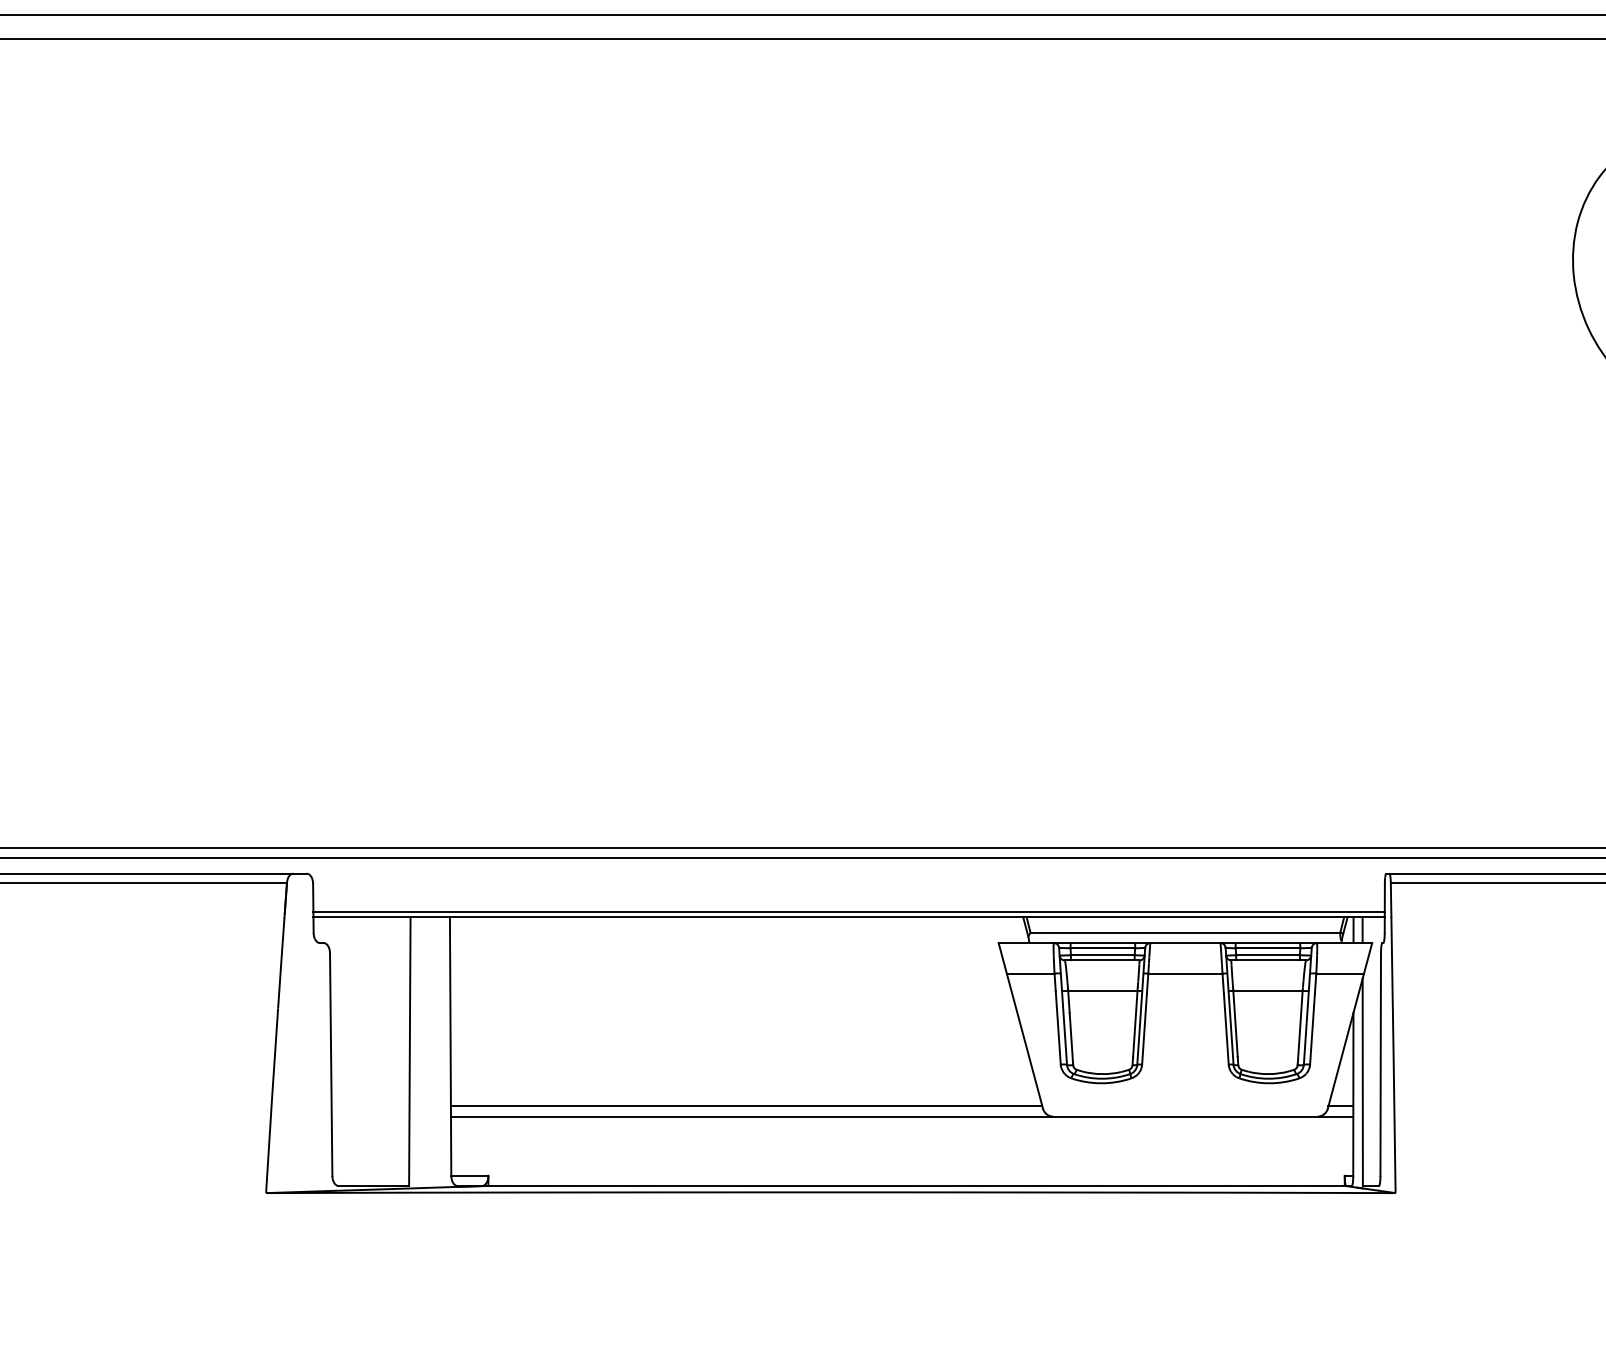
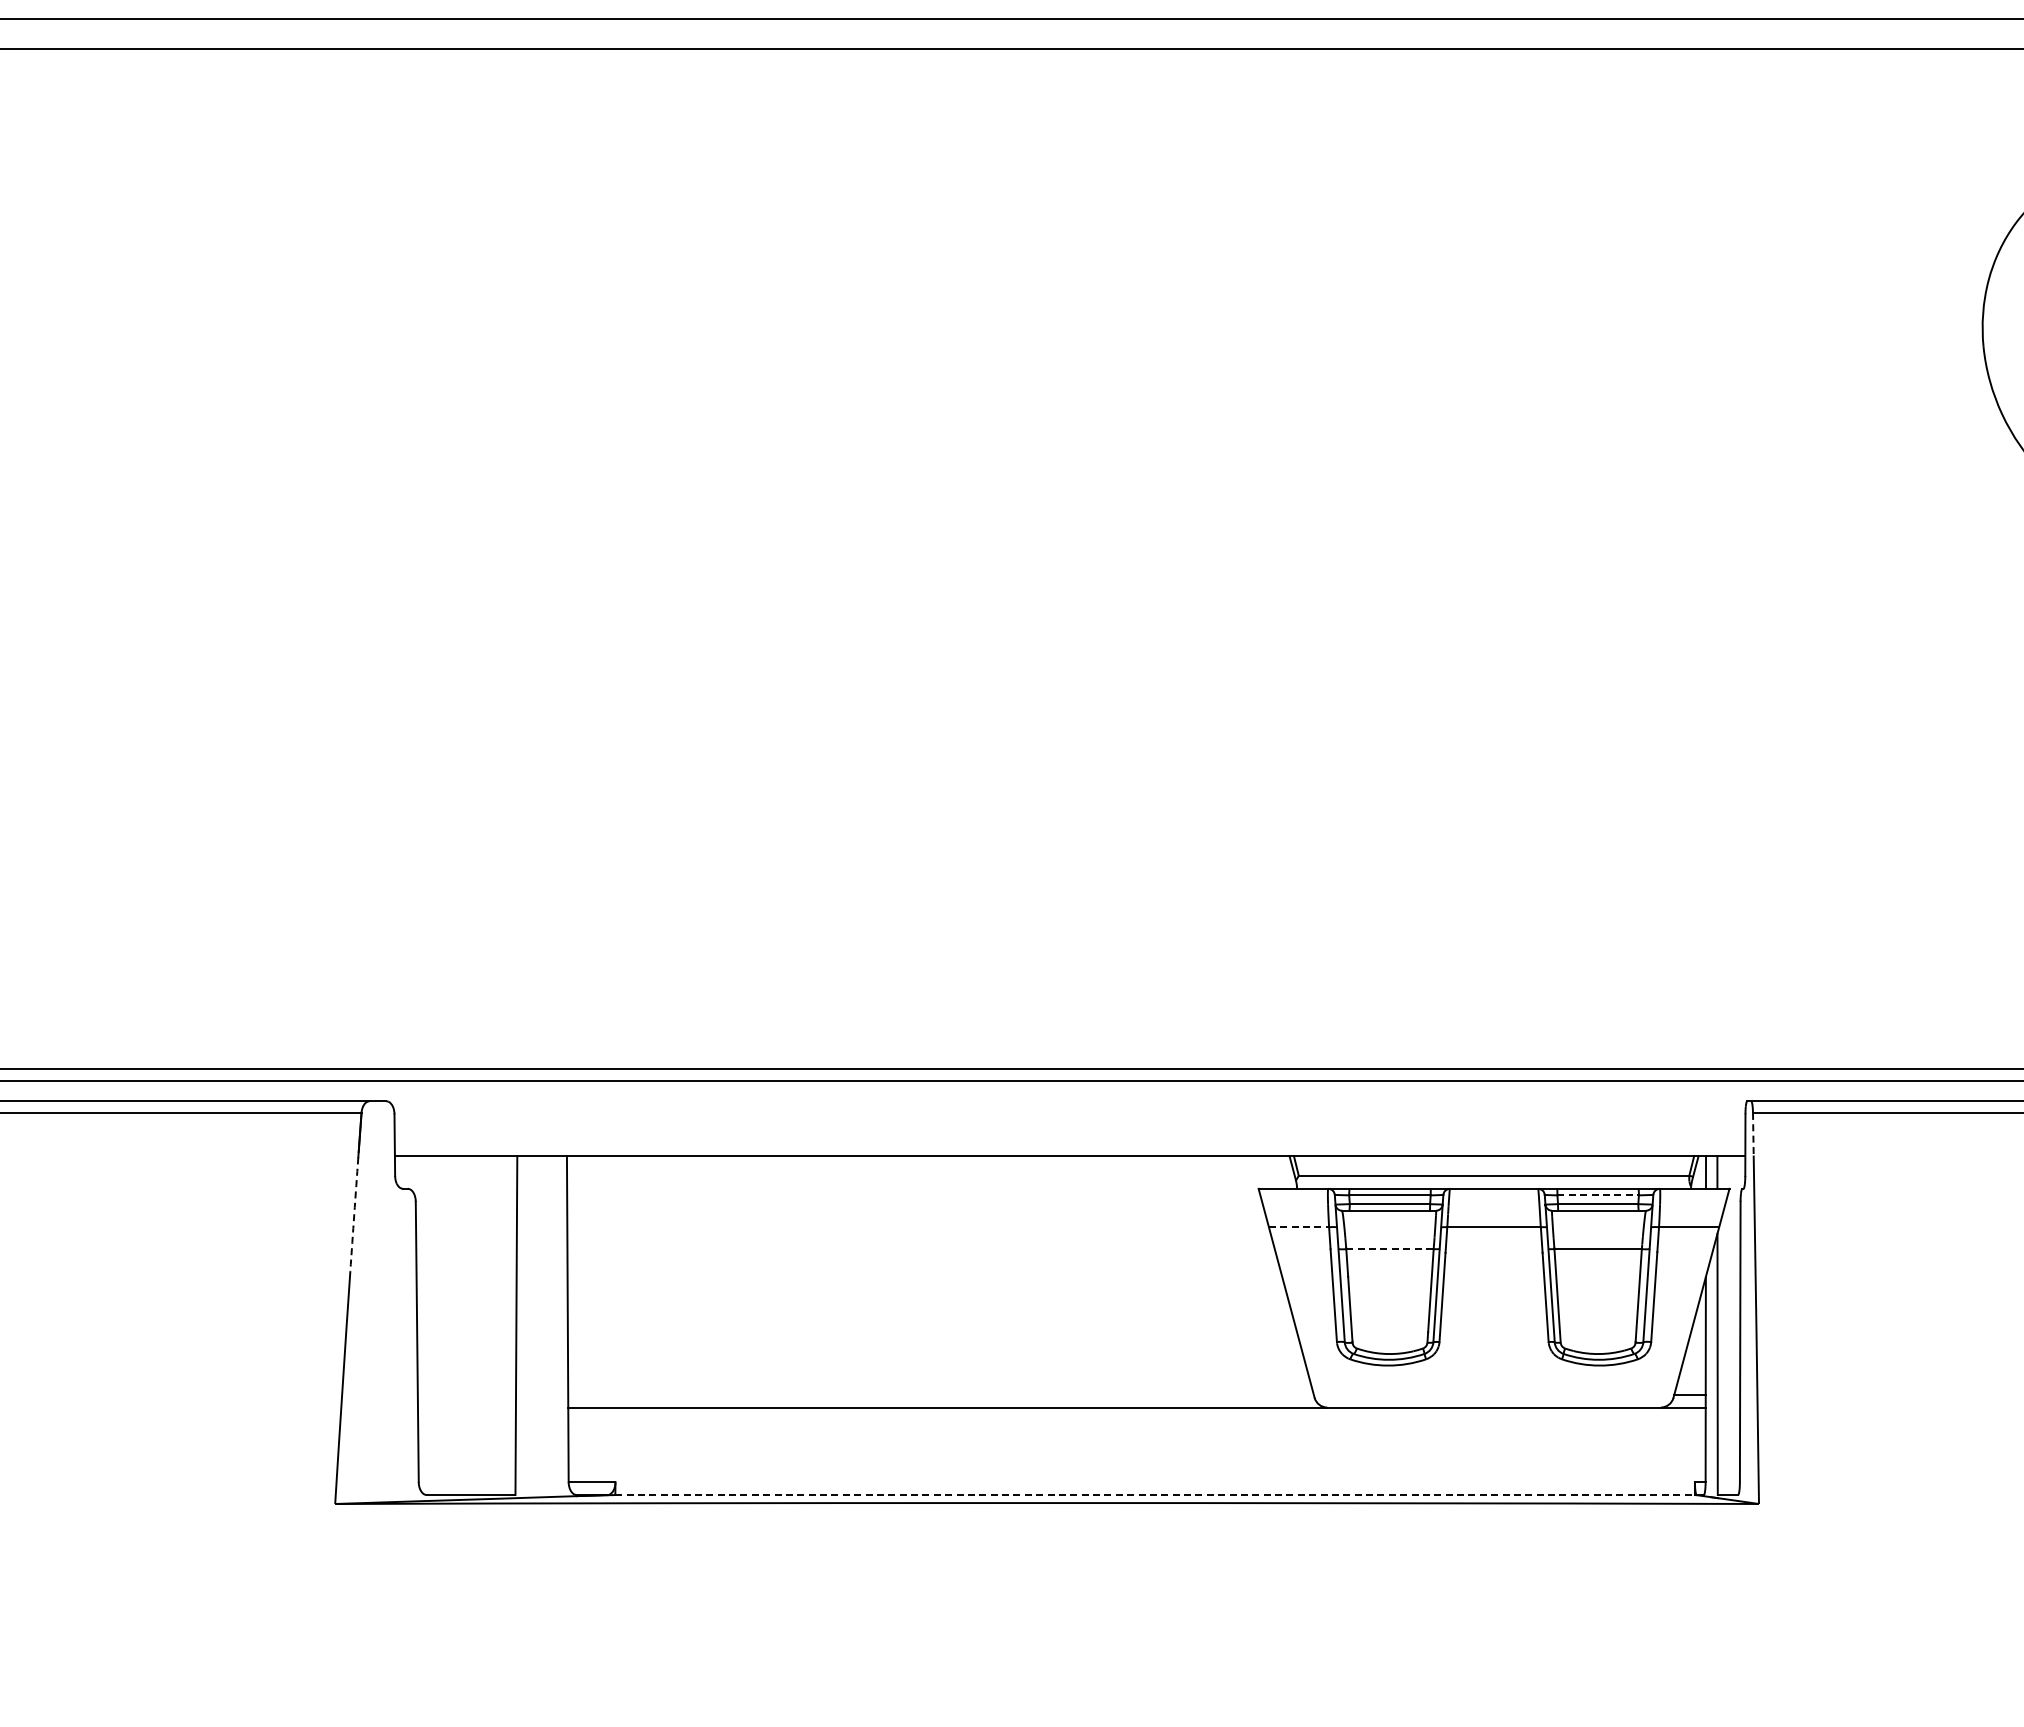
line: (1391, 899) -> (1753, 1134), solid -> dashed
line: (848, 911) -> (1069, 1149), removed
line: (1268, 948) -> (1598, 1195), solid -> dashed
arc: (281, 963) -> (354, 1214), solid -> dashed
line: (1031, 973) -> (1299, 1227), solid -> dashed
line: (1102, 991) -> (1389, 1249), solid -> dashed
line: (746, 1106) -> (940, 1394), removed
line: (916, 1186) -> (1155, 1495), solid -> dashed

